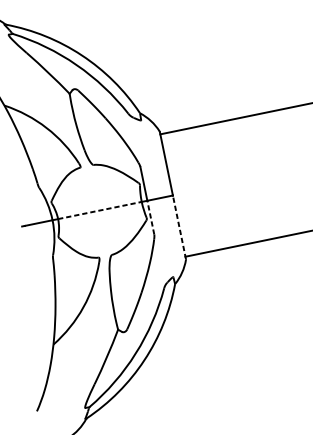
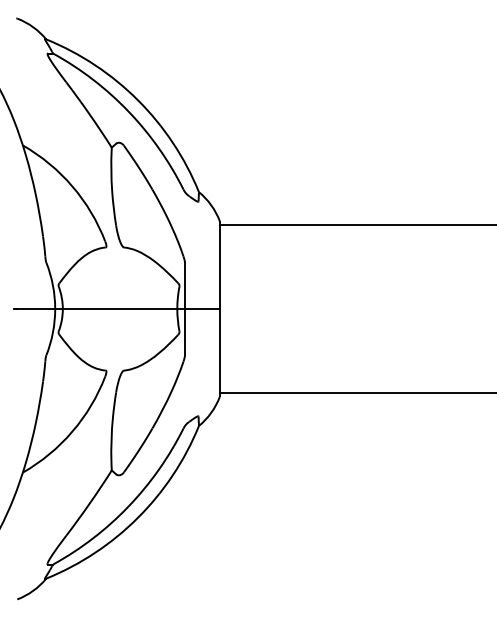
line: (100, 210) -> (120, 309), dashed -> solid
line: (150, 217) -> (184, 331), dashed -> solid
line: (179, 227) -> (219, 352), dashed -> solid

